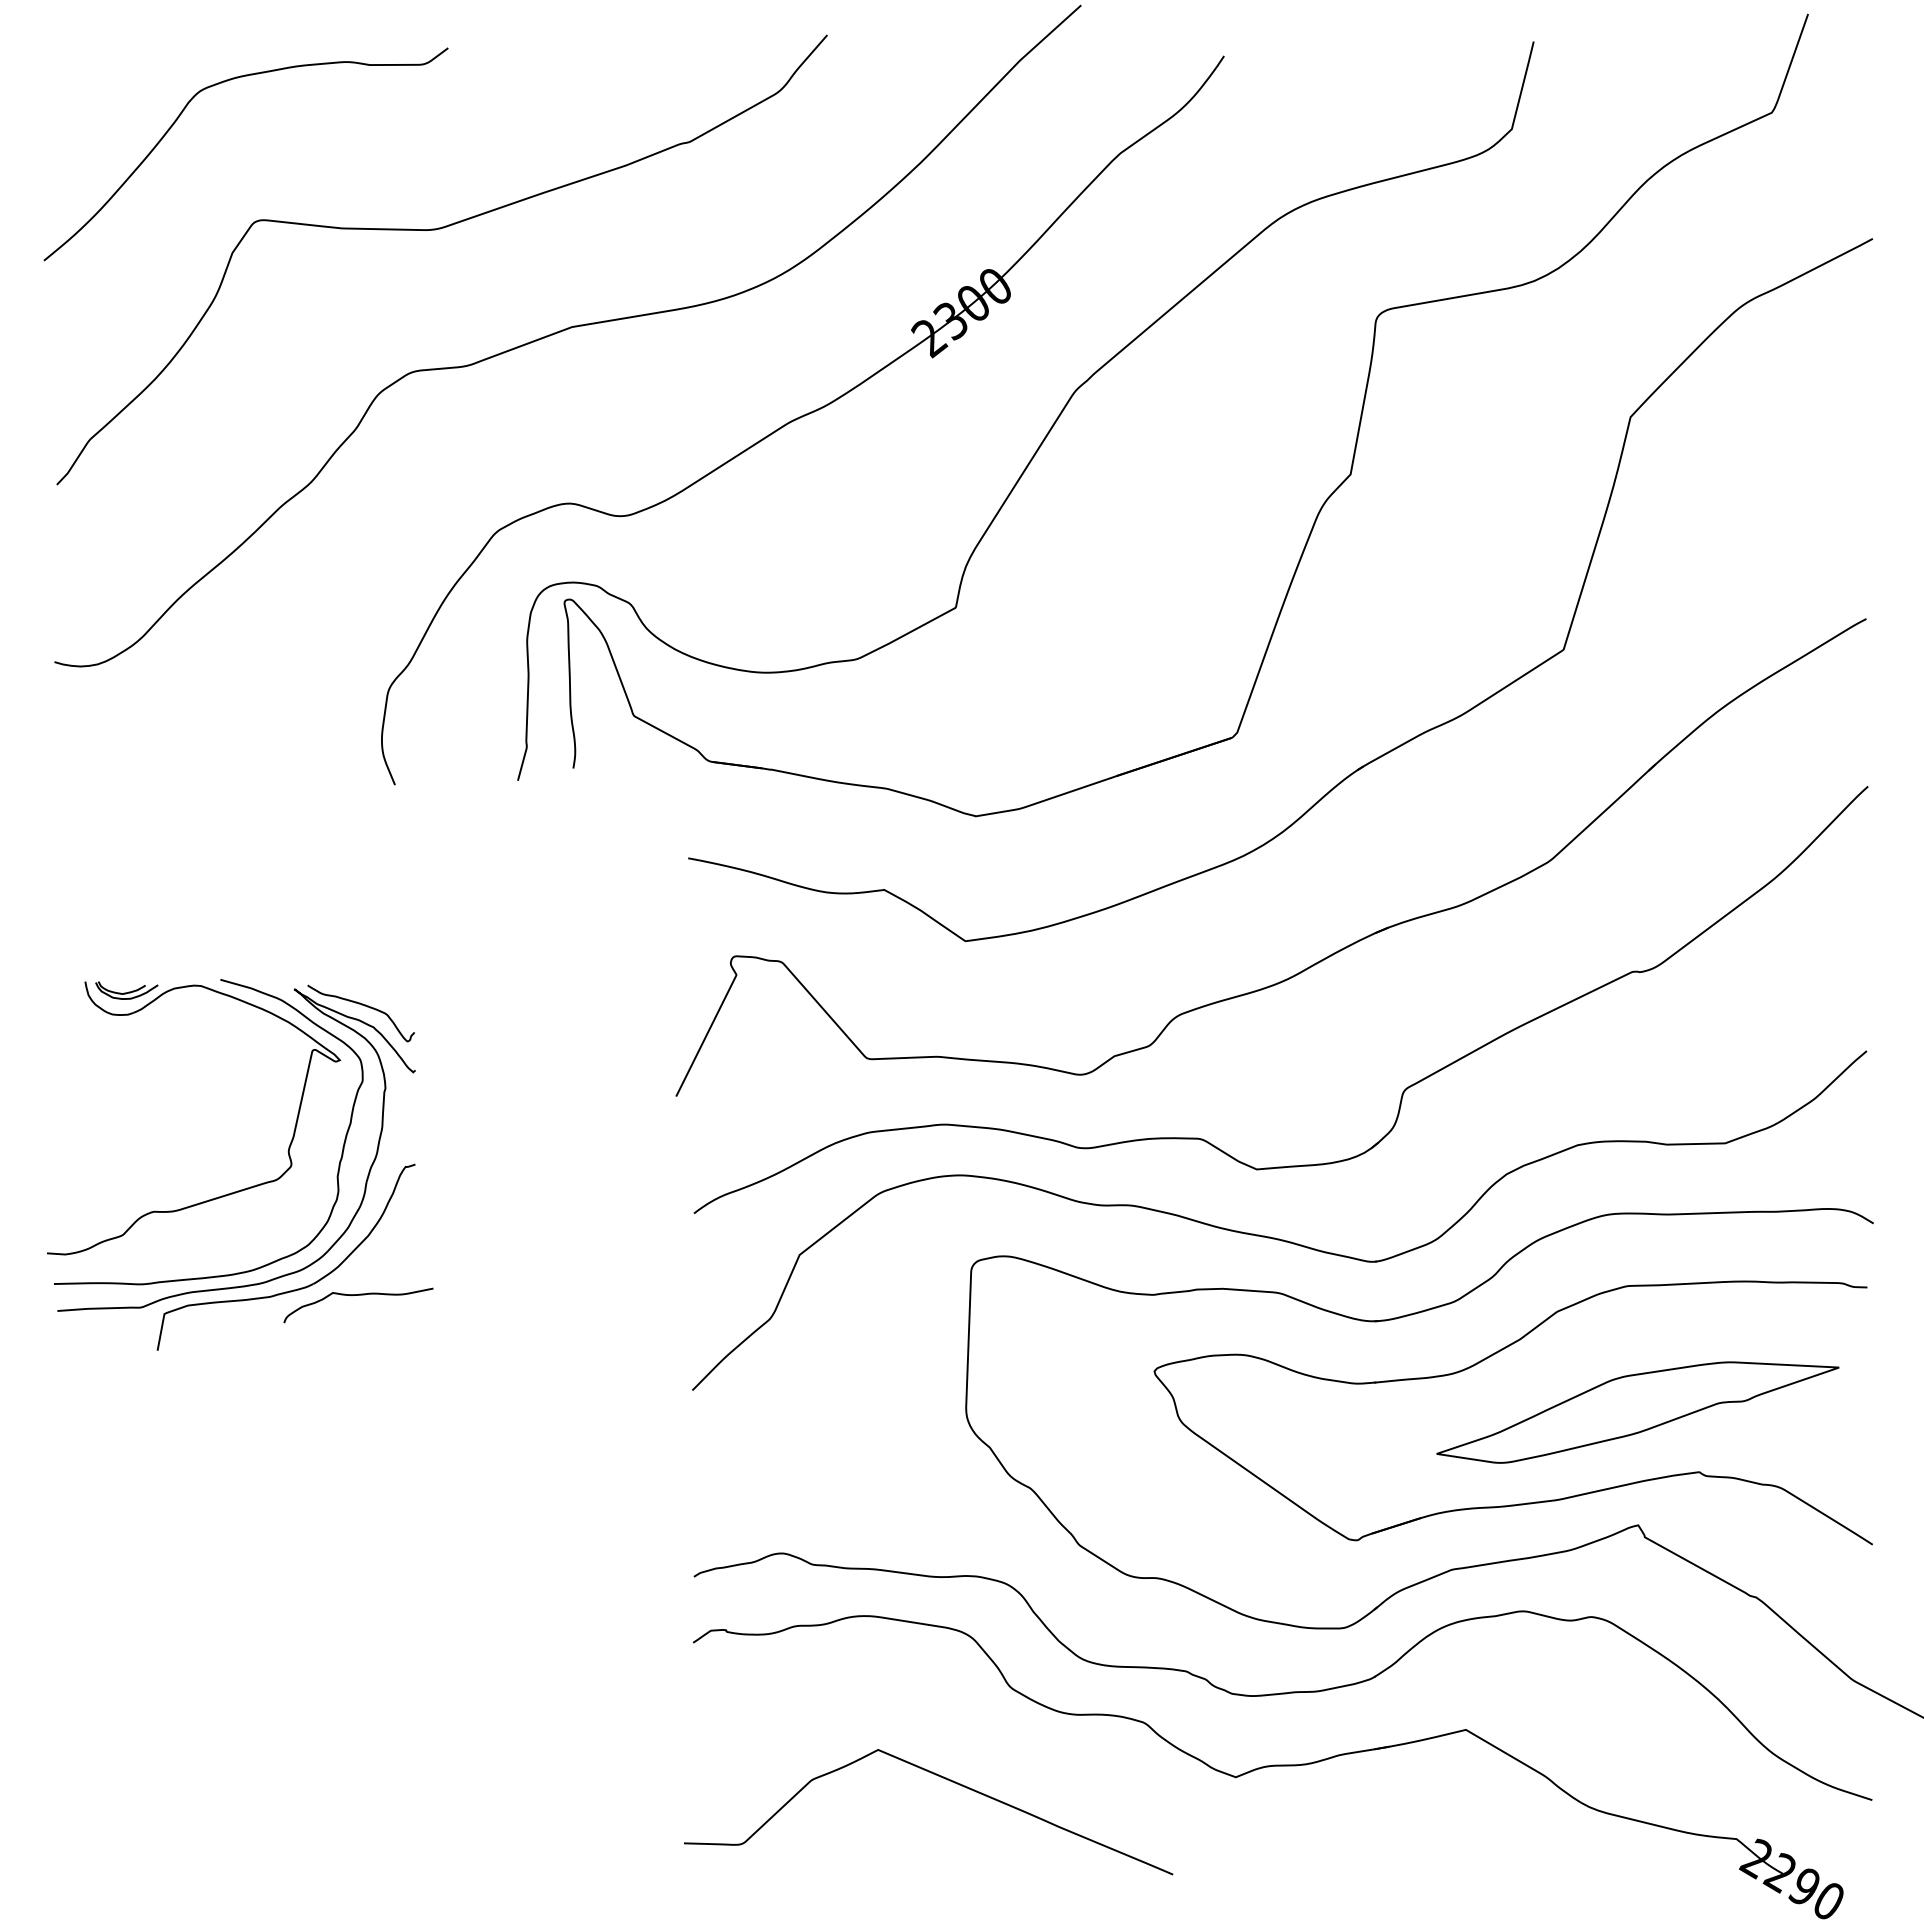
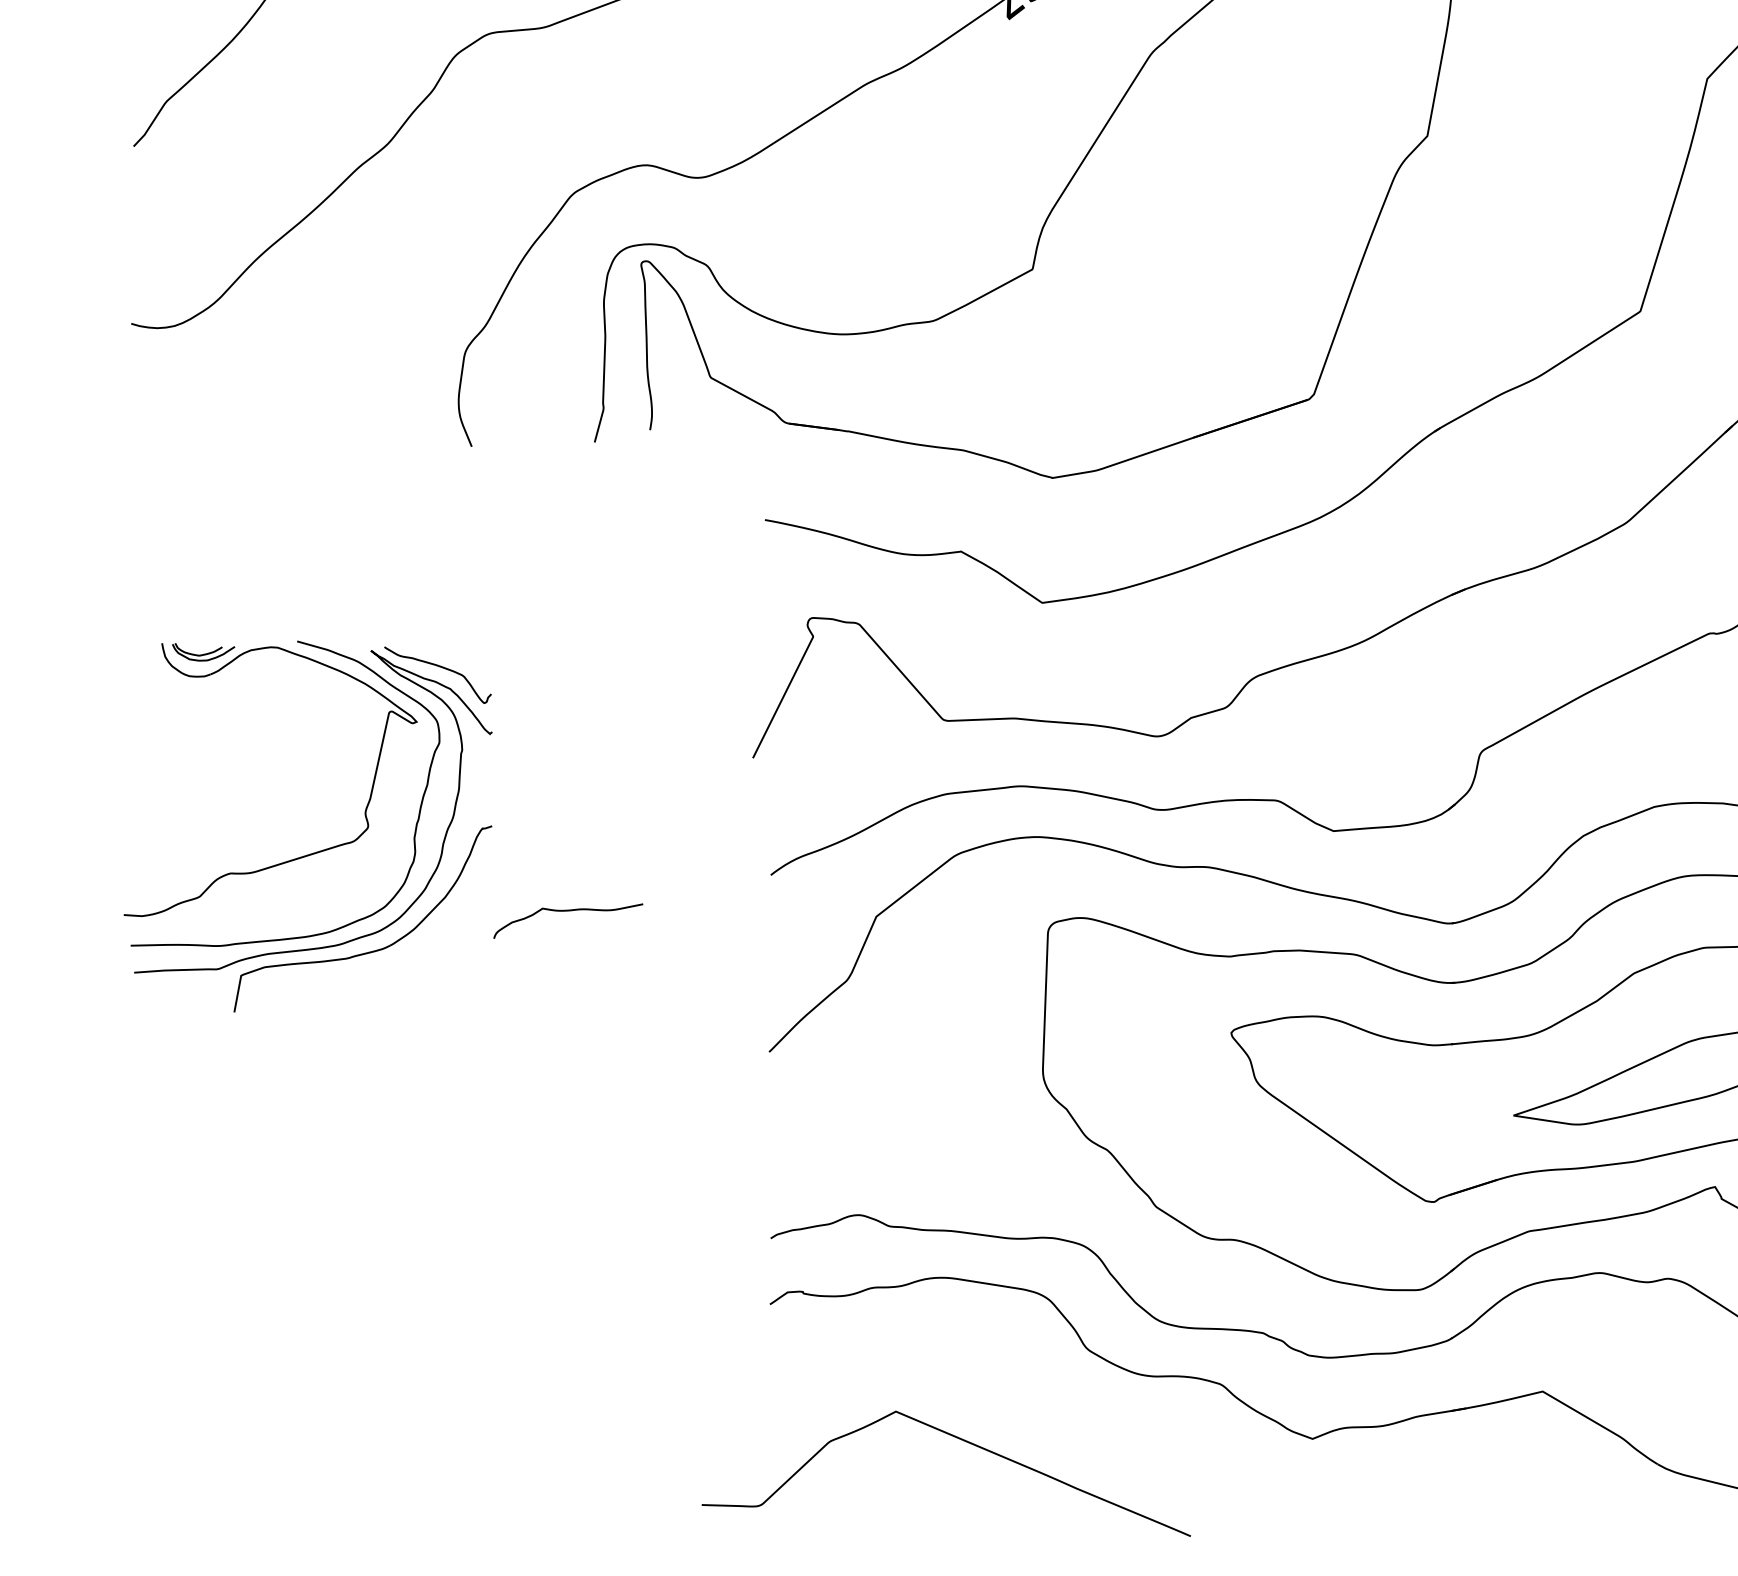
curve: (358, 1295) -> (568, 911), moved
curve: (942, 1778) -> (960, 1440), moved

